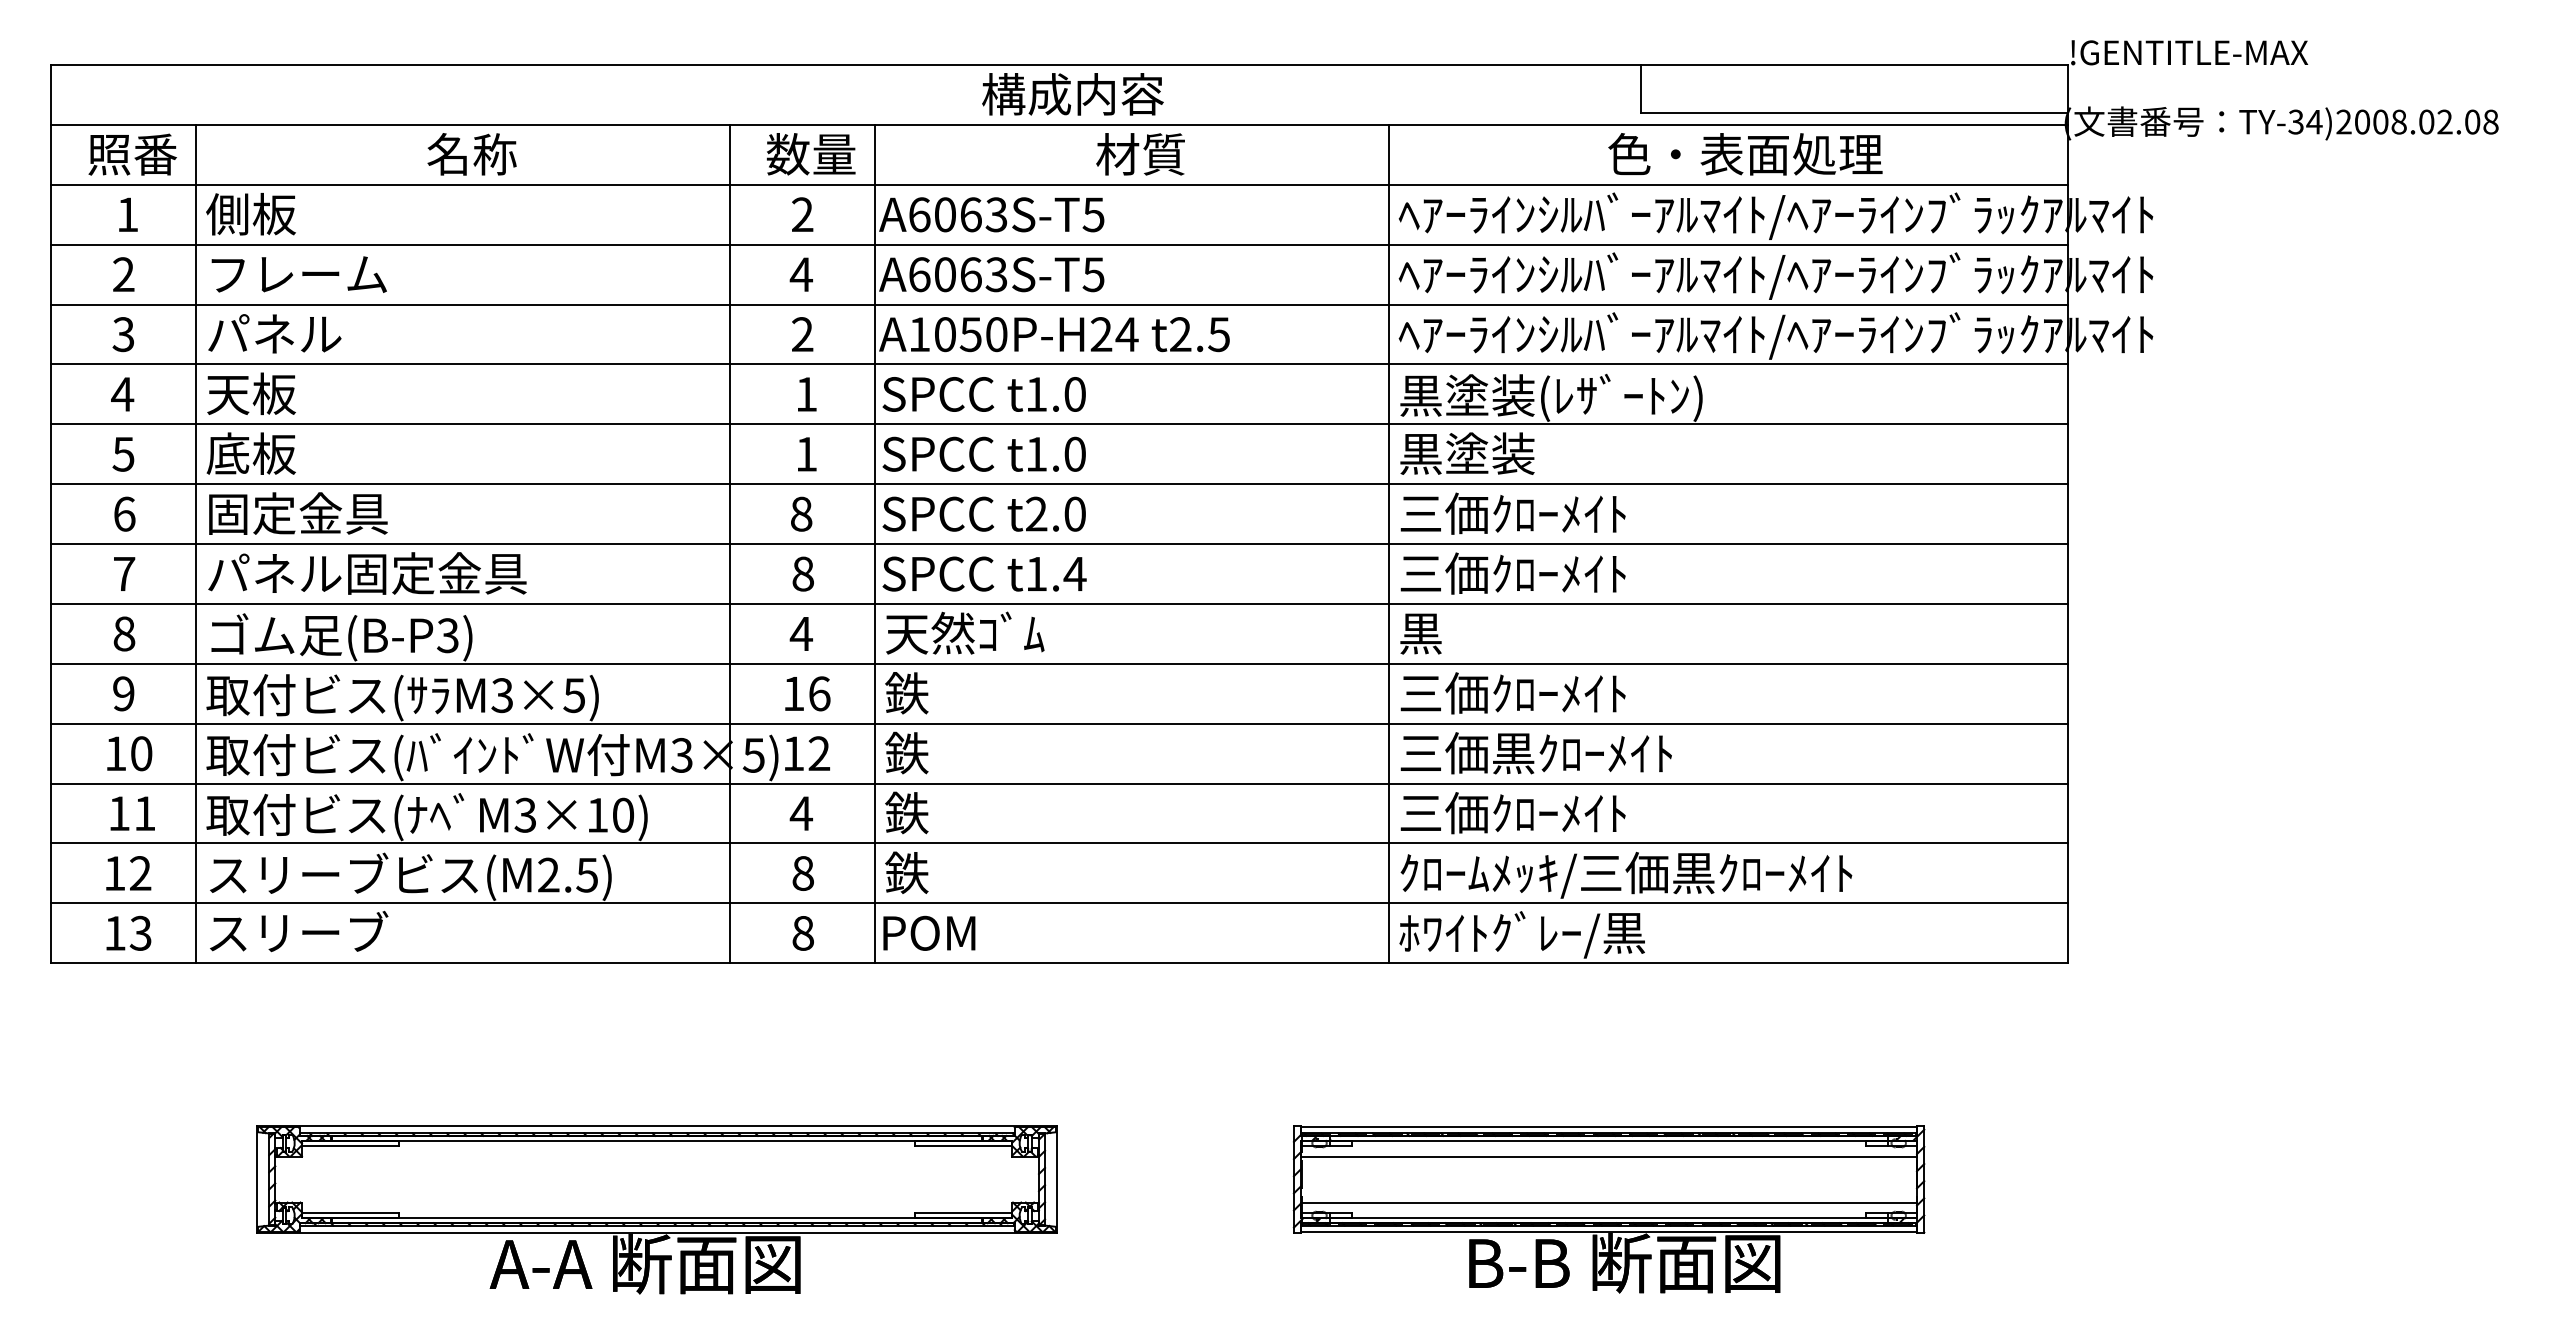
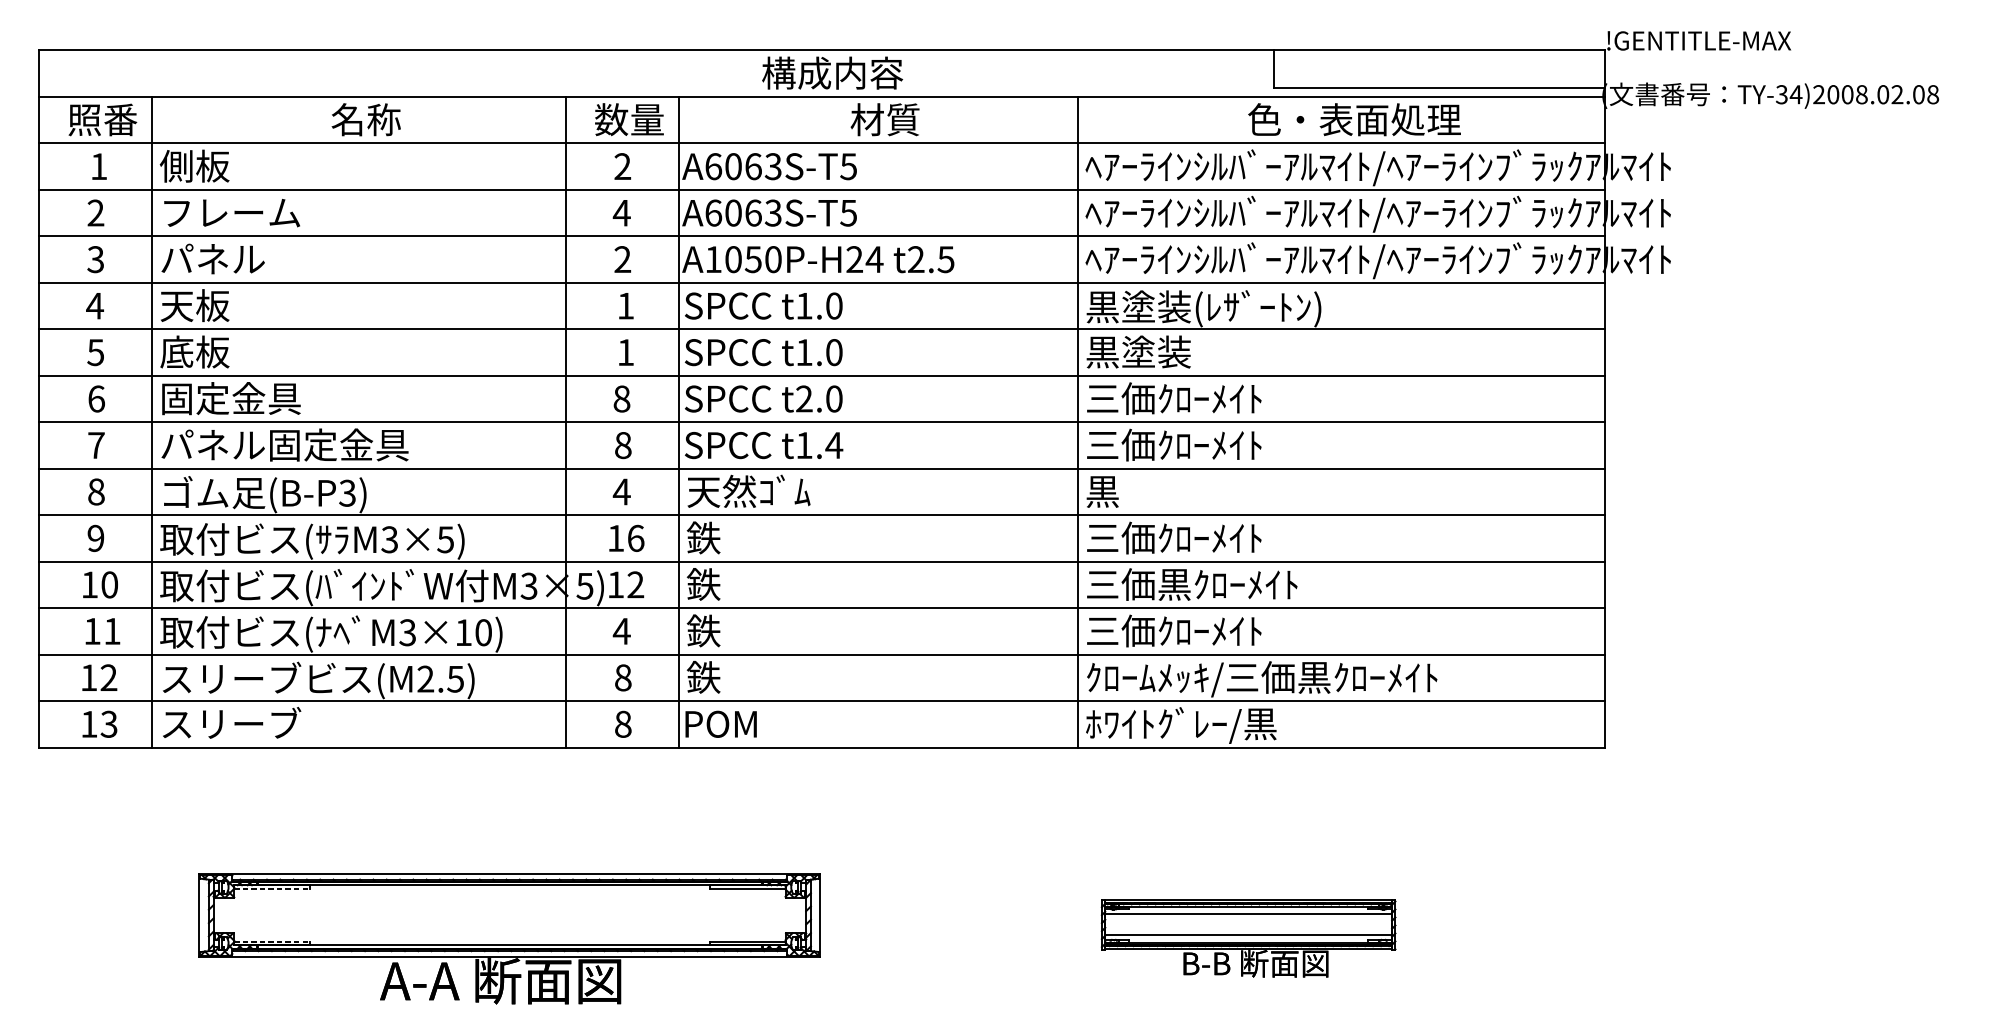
line: (350, 1145) -> (271, 888), solid -> dashed
part: (1608, 1209) -> (1248, 938), size x0.6
line: (350, 1213) -> (271, 941), solid -> dashed

